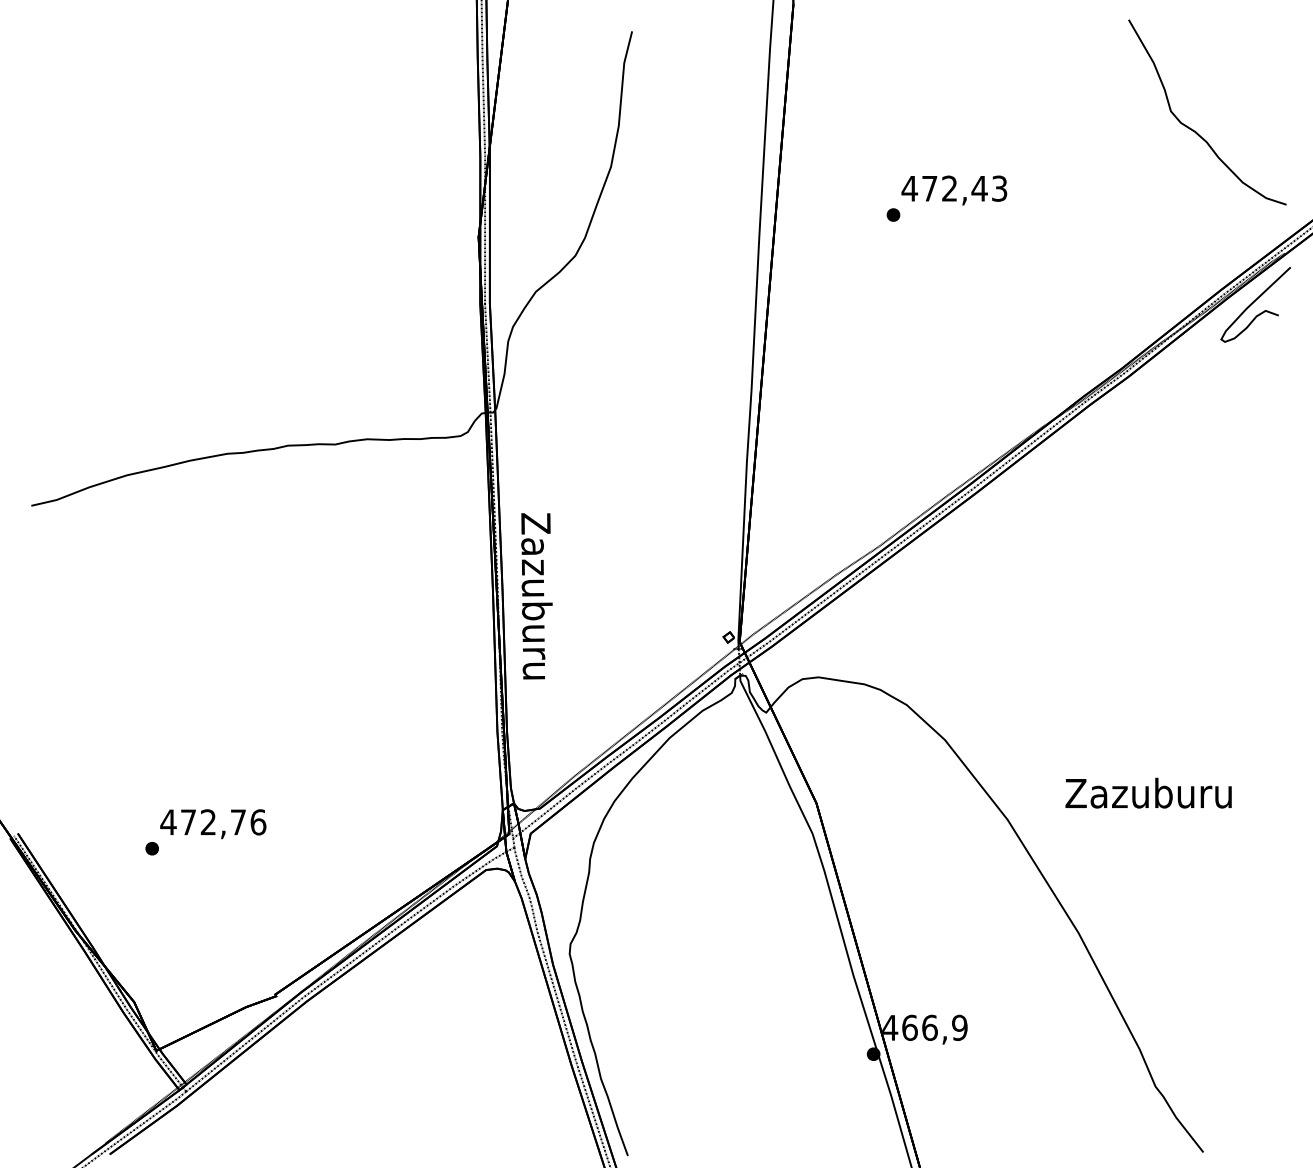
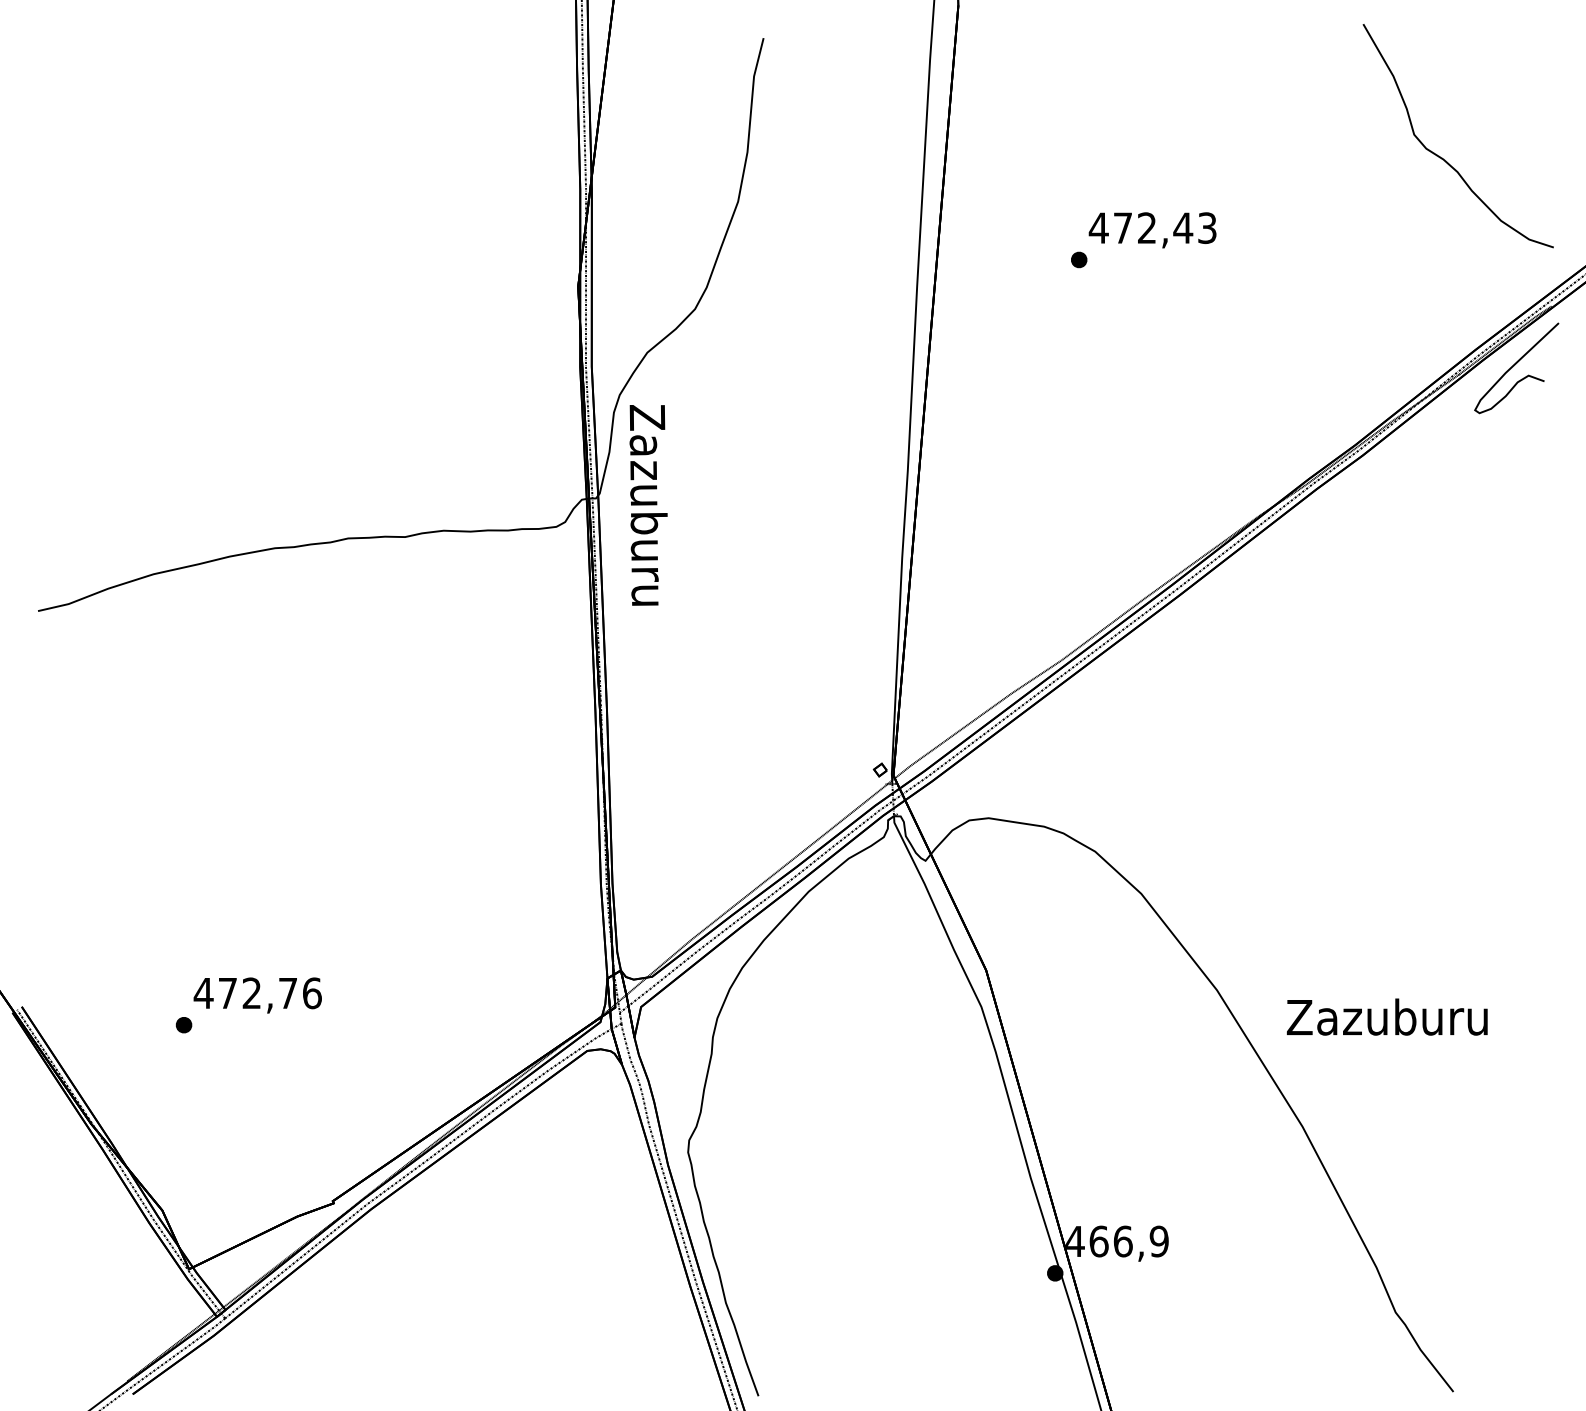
text: (536, 596) -> (648, 505), moved
text: (1148, 792) -> (1387, 1016), moved

